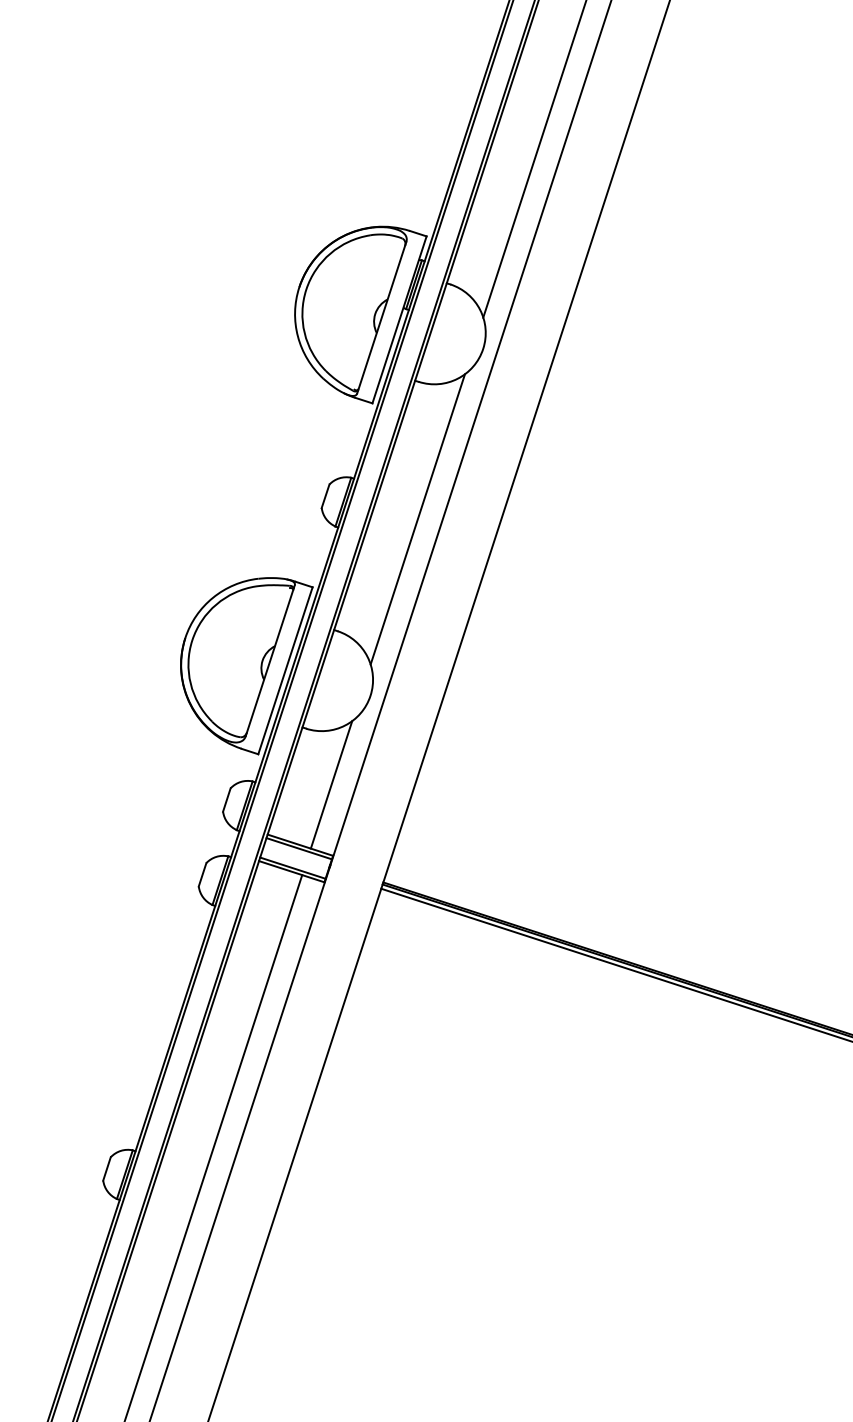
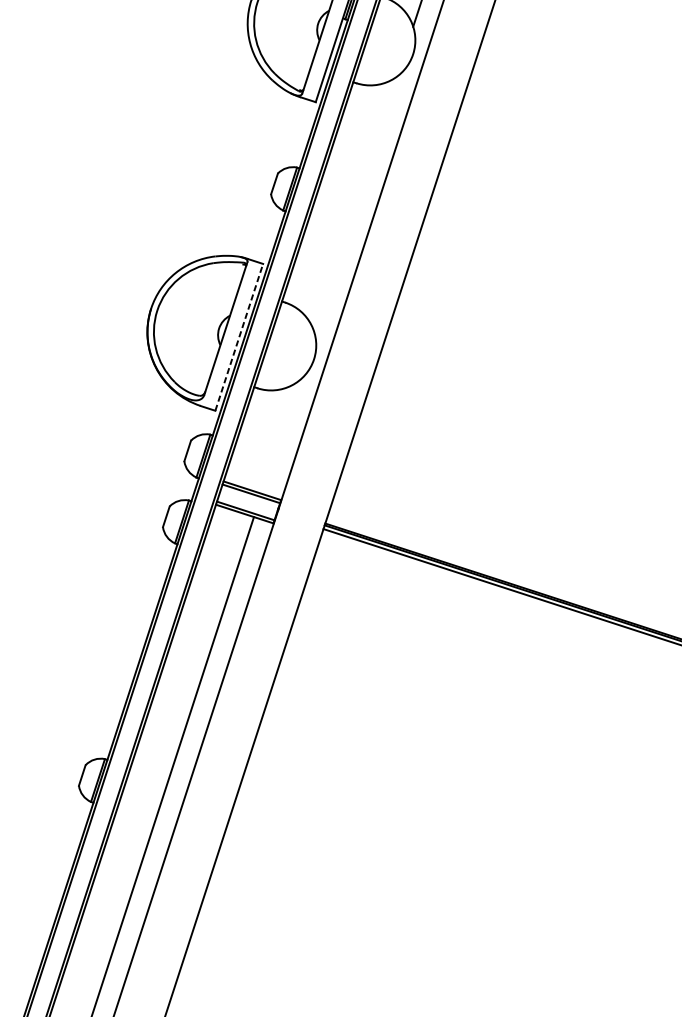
line: (417, 519) -> (355, 204), removed
line: (285, 670) -> (239, 337), solid -> dashed
line: (331, 784) -> (279, 437), removed

